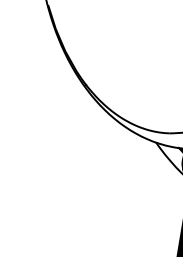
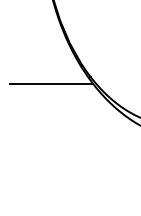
line: (46, 91) -> (51, 83), added

